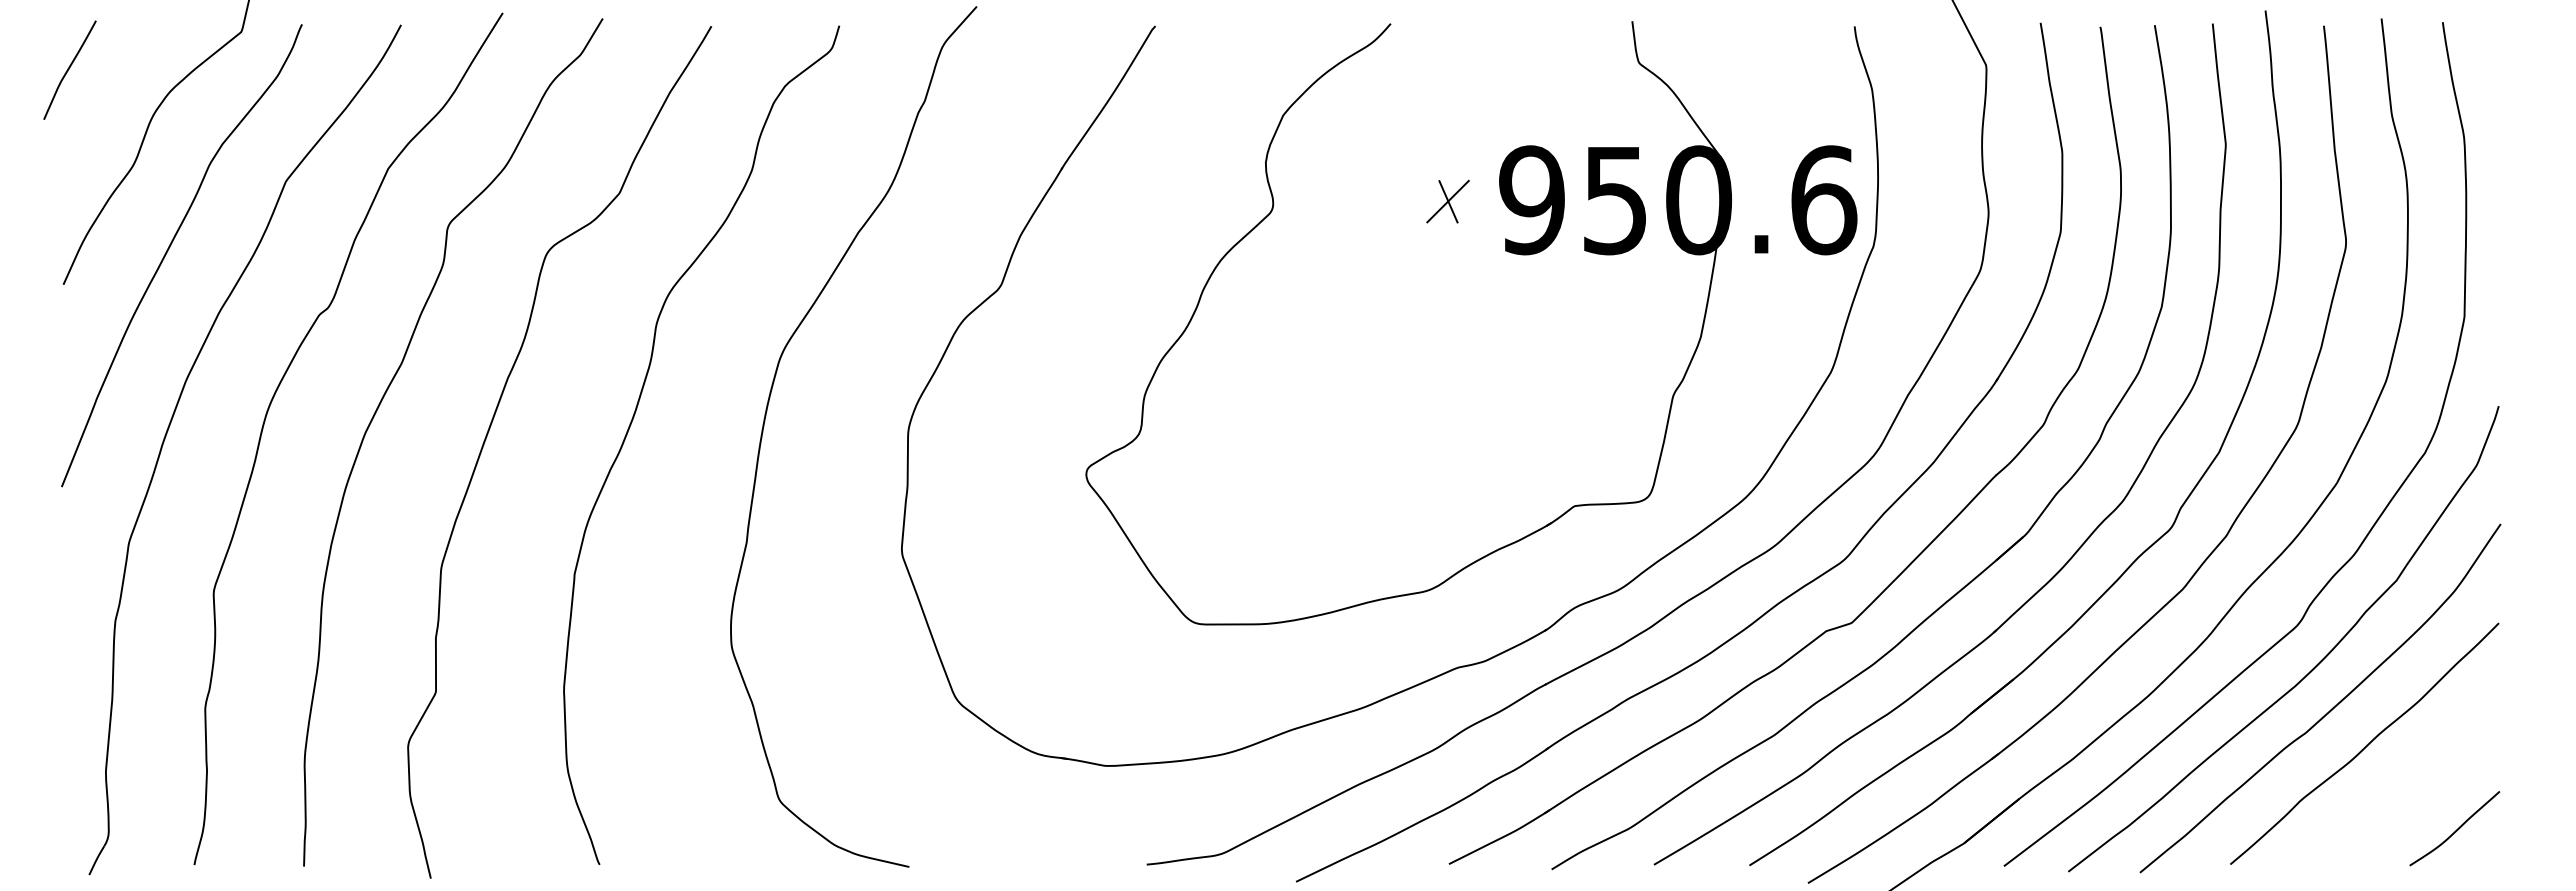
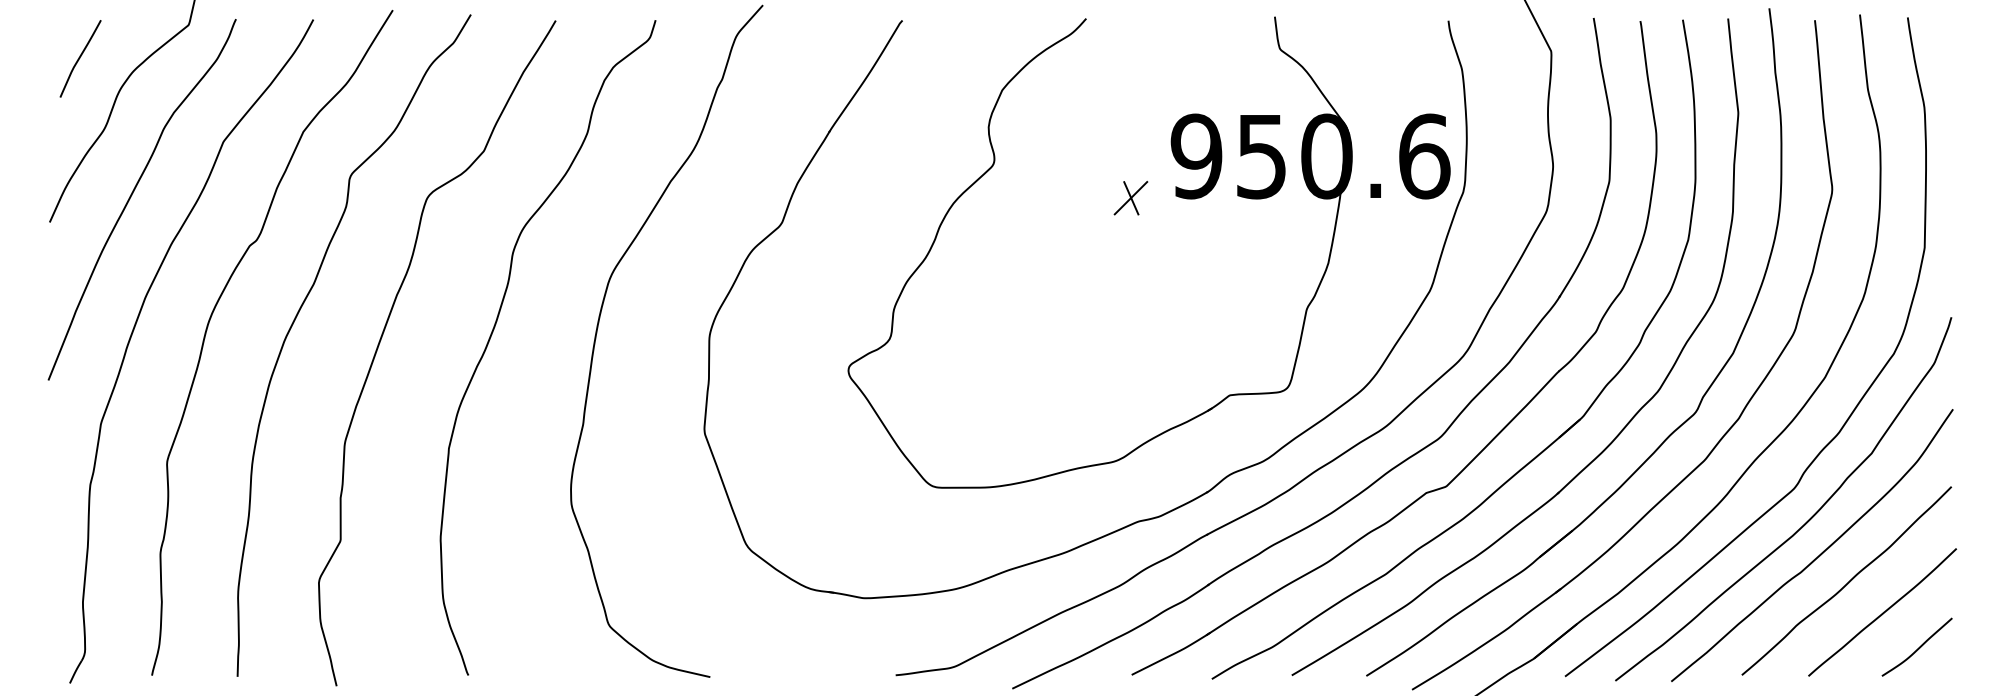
curve: (69, 69) -> (80, 58), moved
part: (1447, 201) -> (1130, 198), moved
curve: (2410, 784) -> (1882, 612), added

